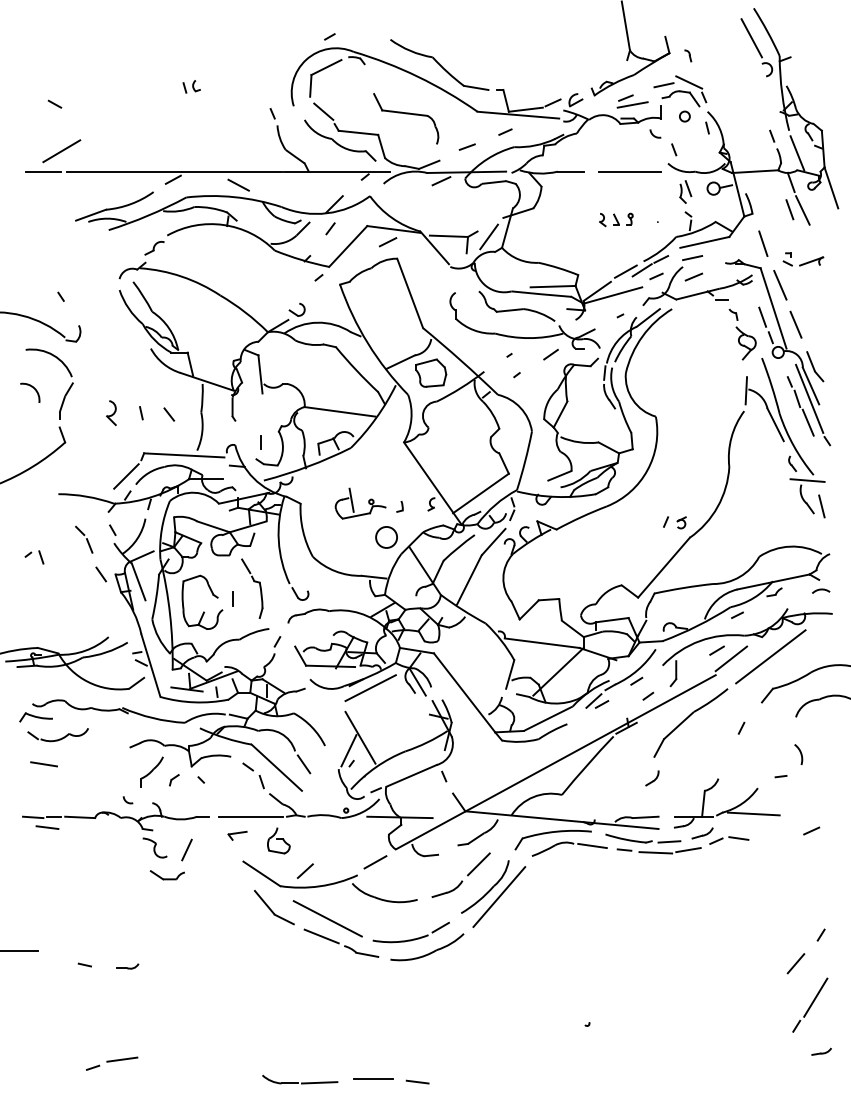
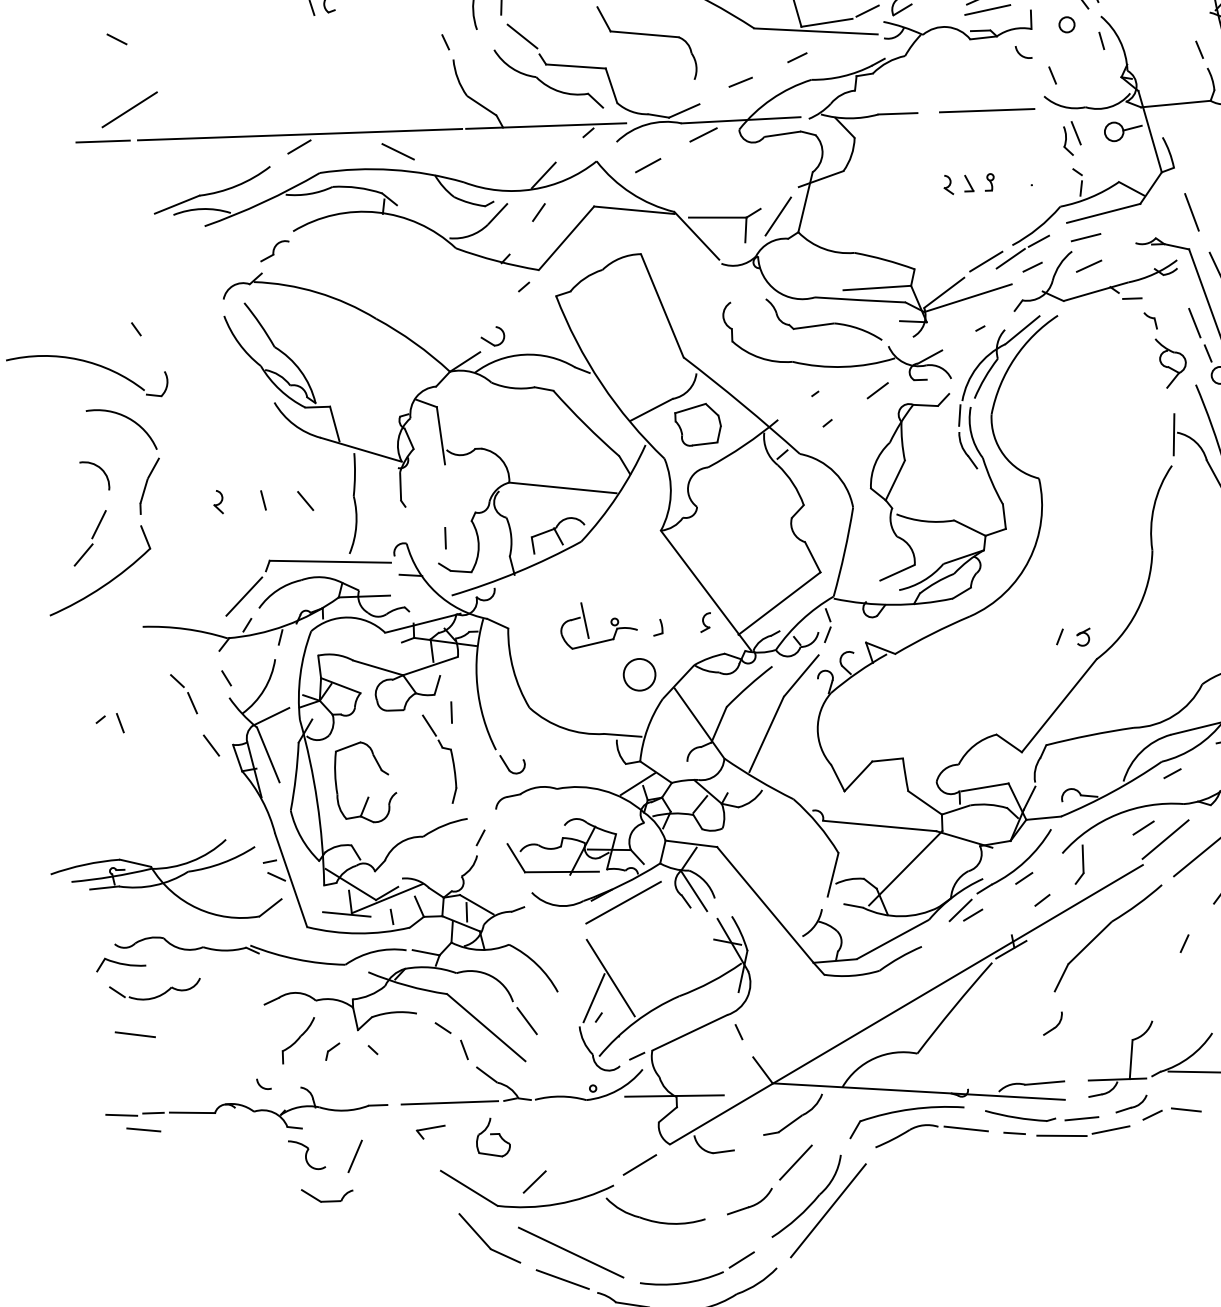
line: (388, 242) -> (648, 166), moved
part: (111, 413) -> (218, 502), size x0.62
part: (25, 433) -> (89, 537), added
line: (232, 598) -> (450, 711), moved

